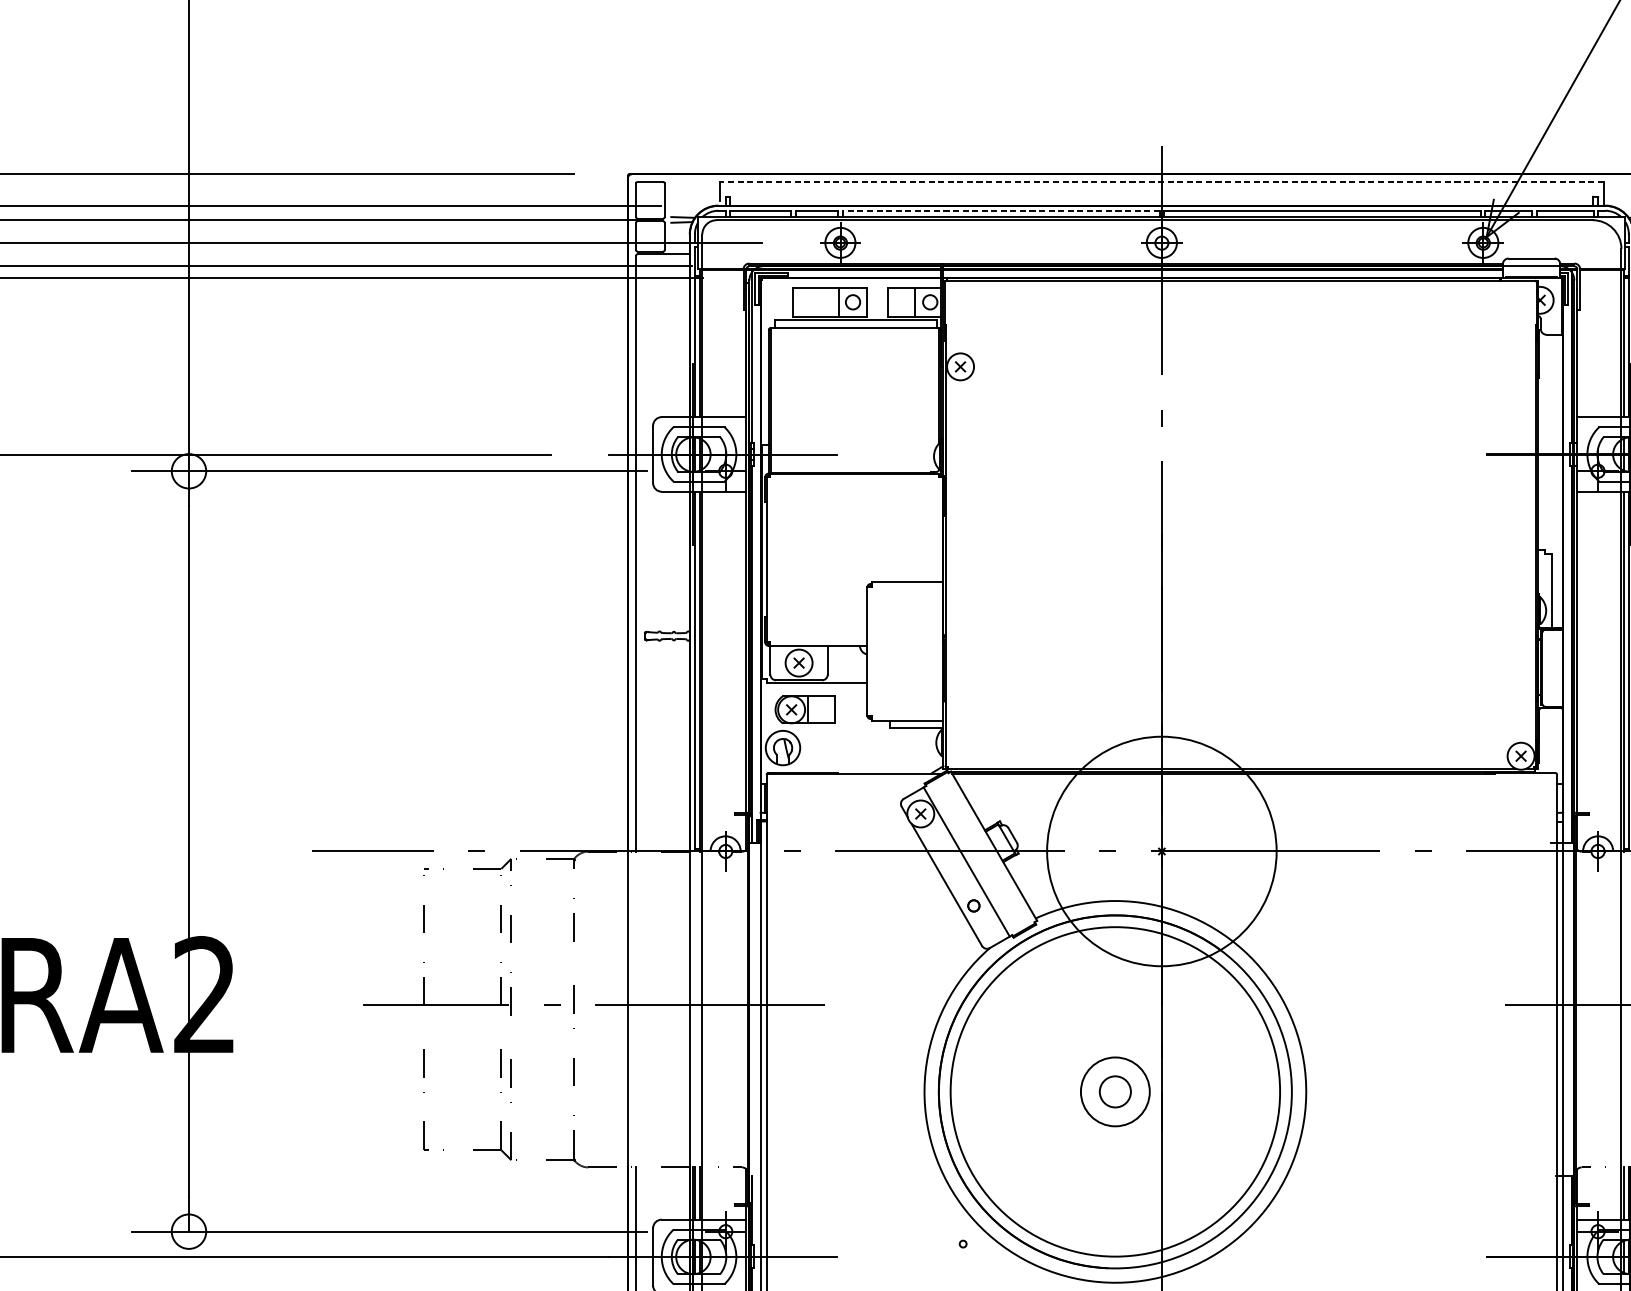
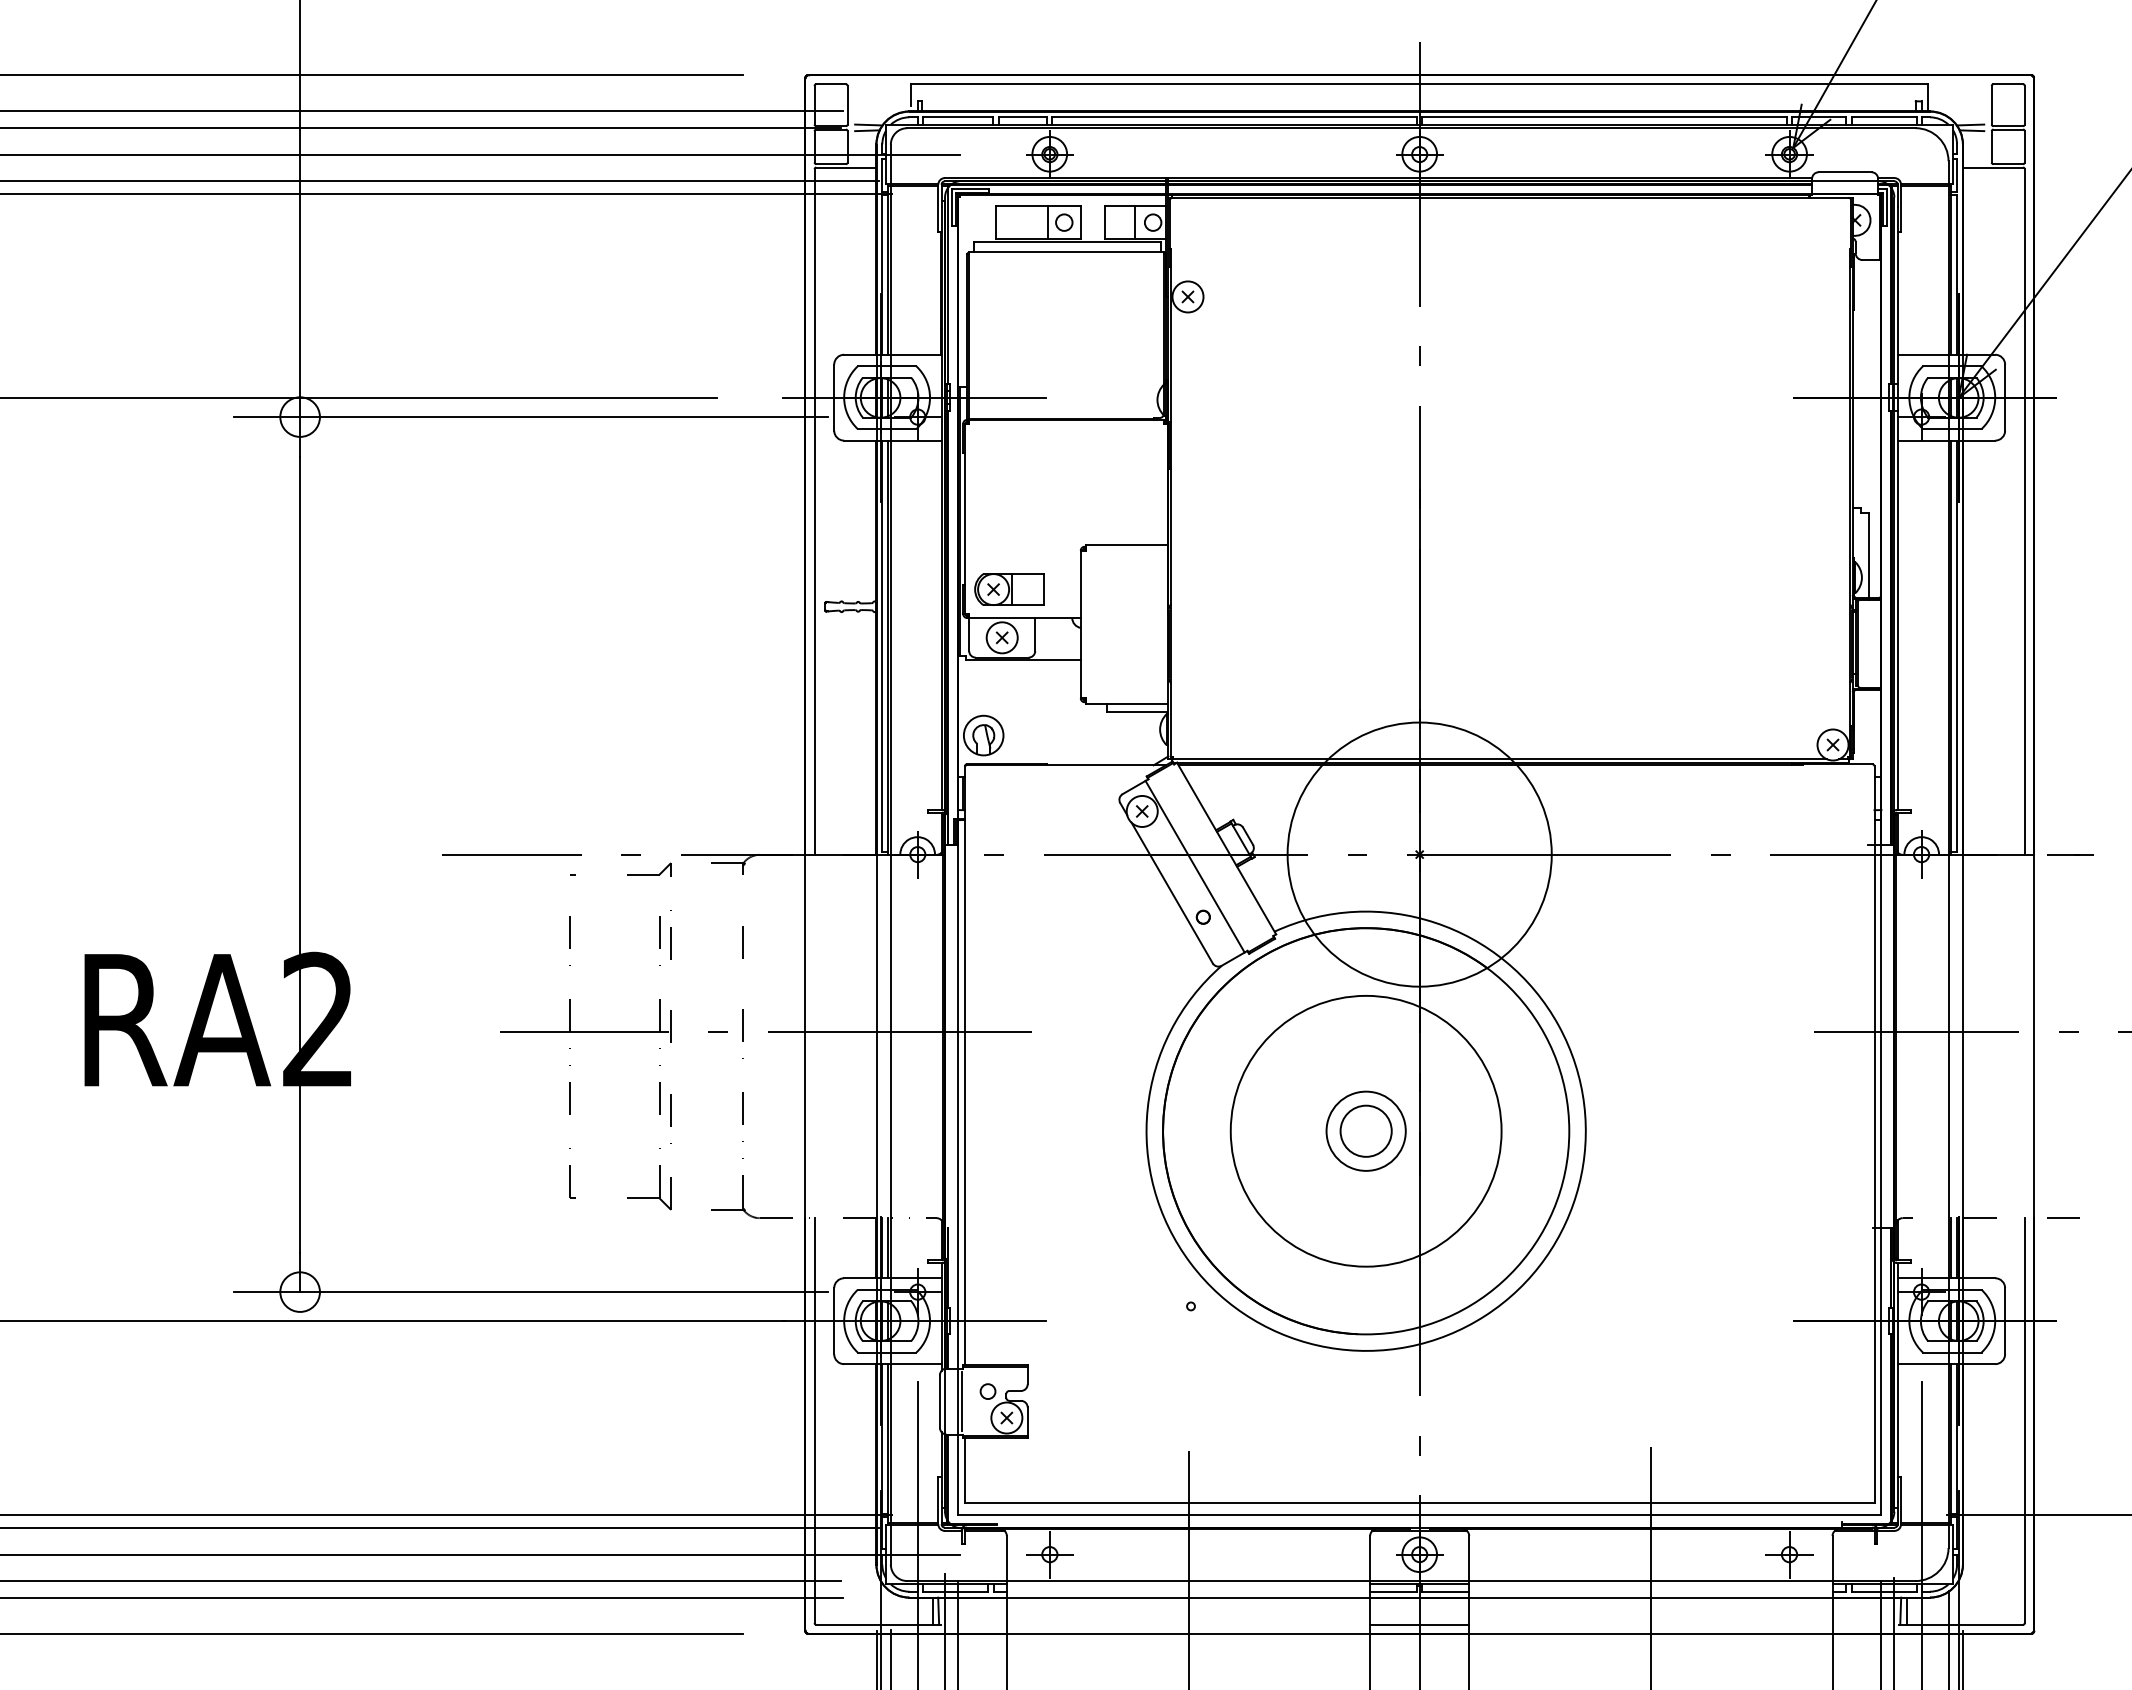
line: (1161, 182) -> (1419, 84), dashed -> solid
line: (1000, 210) -> (1234, 117), dashed -> solid
part: (805, 709) -> (1009, 589), moved
circle: (1114, 1091) -> (1365, 1130), size x0.71
circle: (1114, 1091) -> (1365, 1130), size x1.43

